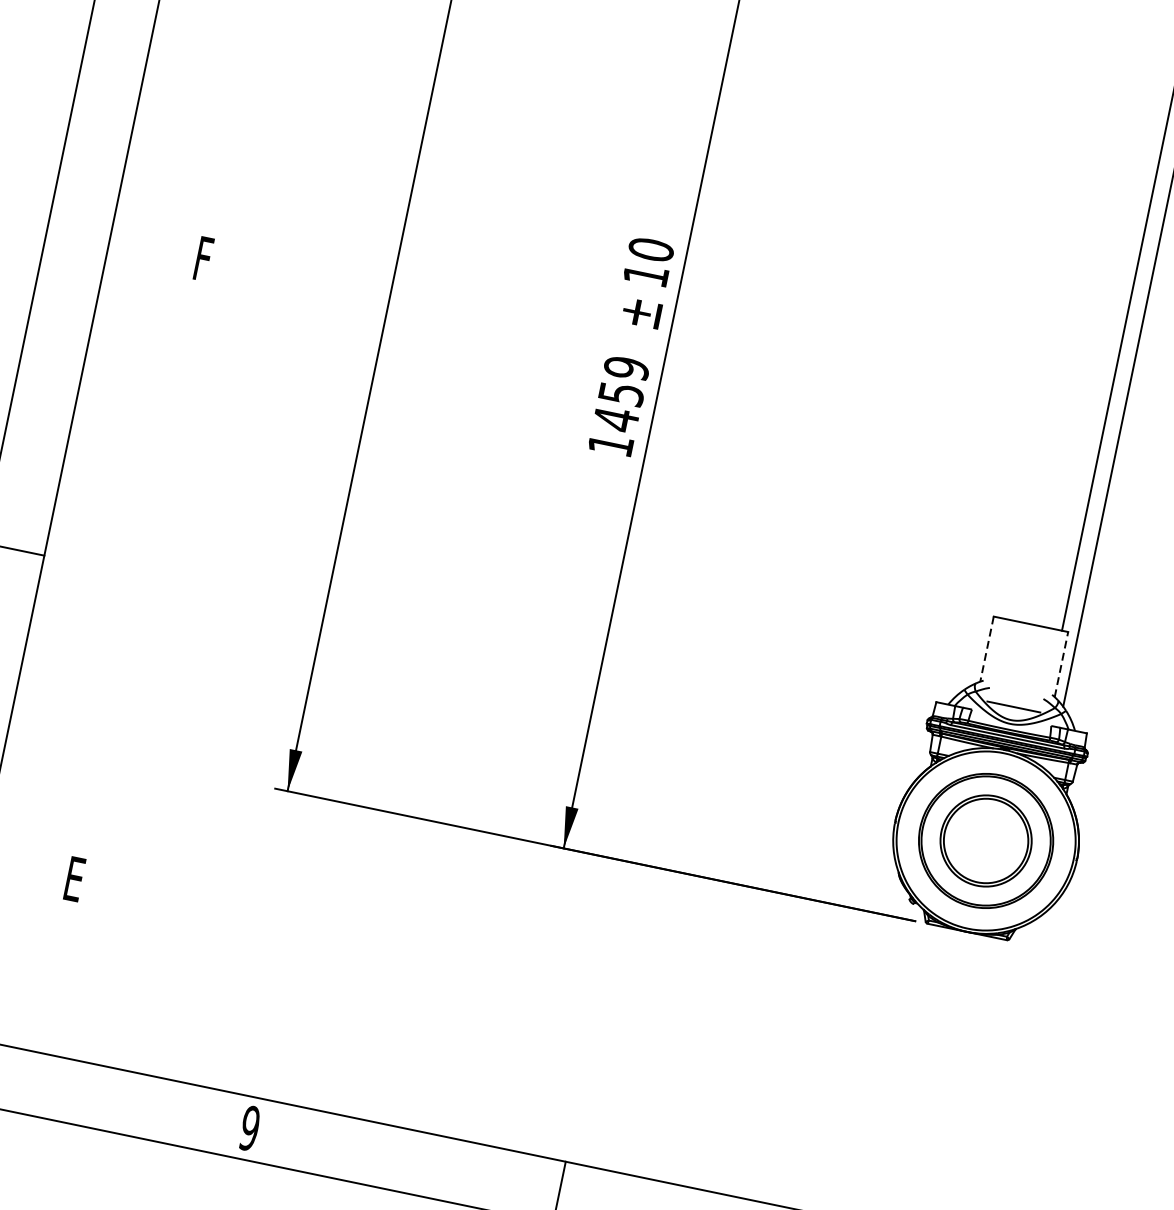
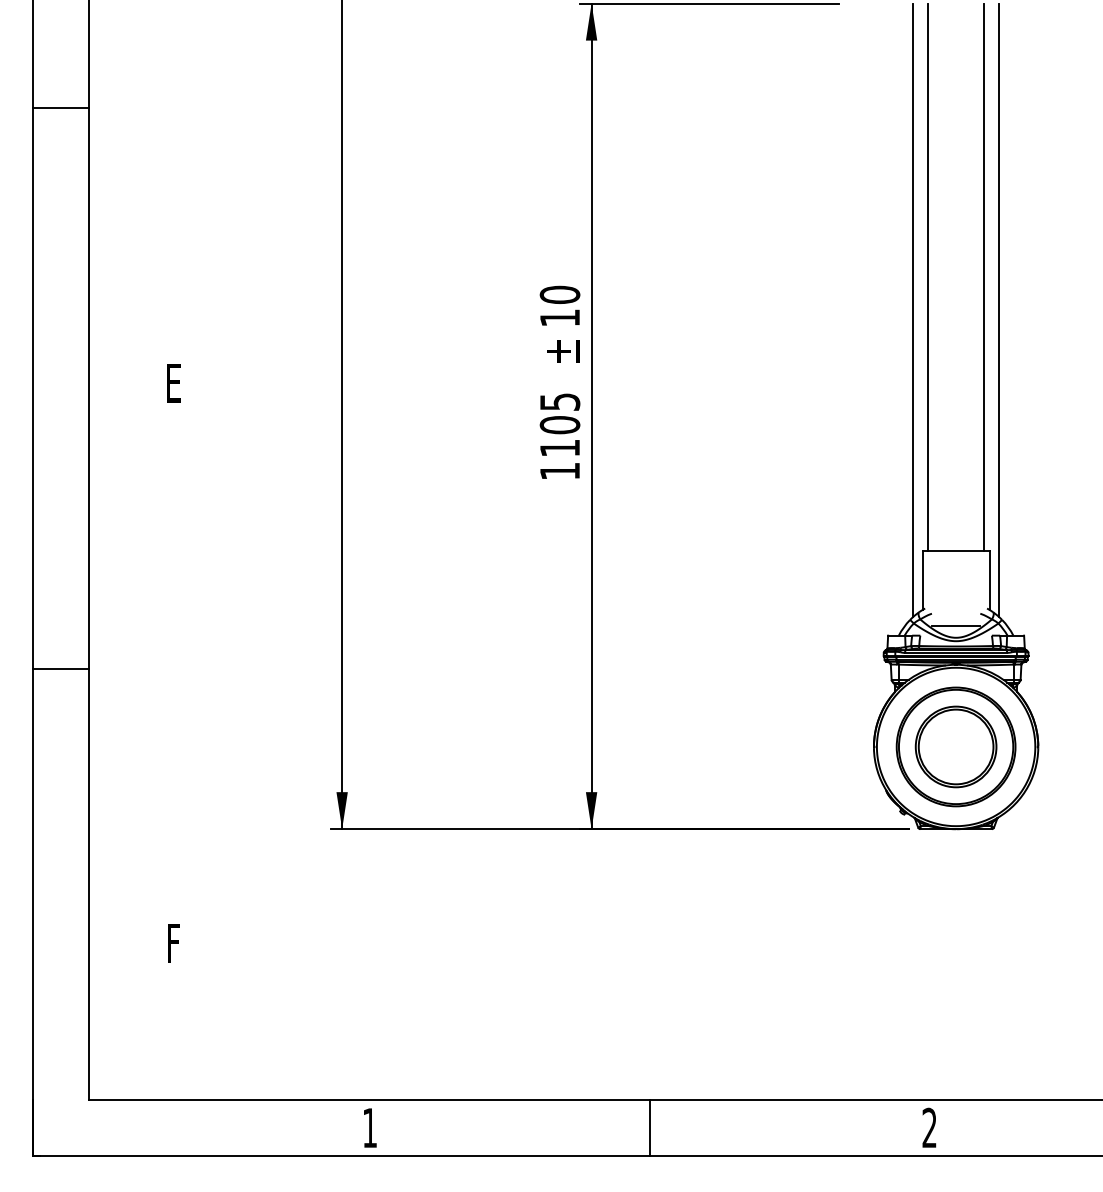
text: (203, 259) -> (173, 383), F -> E
line: (1063, 314) -> (928, 277), added
line: (1039, 346) -> (913, 309), added
text: (620, 394) -> (559, 425), 1459 -> 1105
line: (986, 650) -> (922, 581), dashed -> solid
line: (1061, 664) -> (989, 580), dashed -> solid
text: (74, 879) -> (173, 943), E -> F
text: (249, 1127) -> (369, 1127), 9 -> 1

